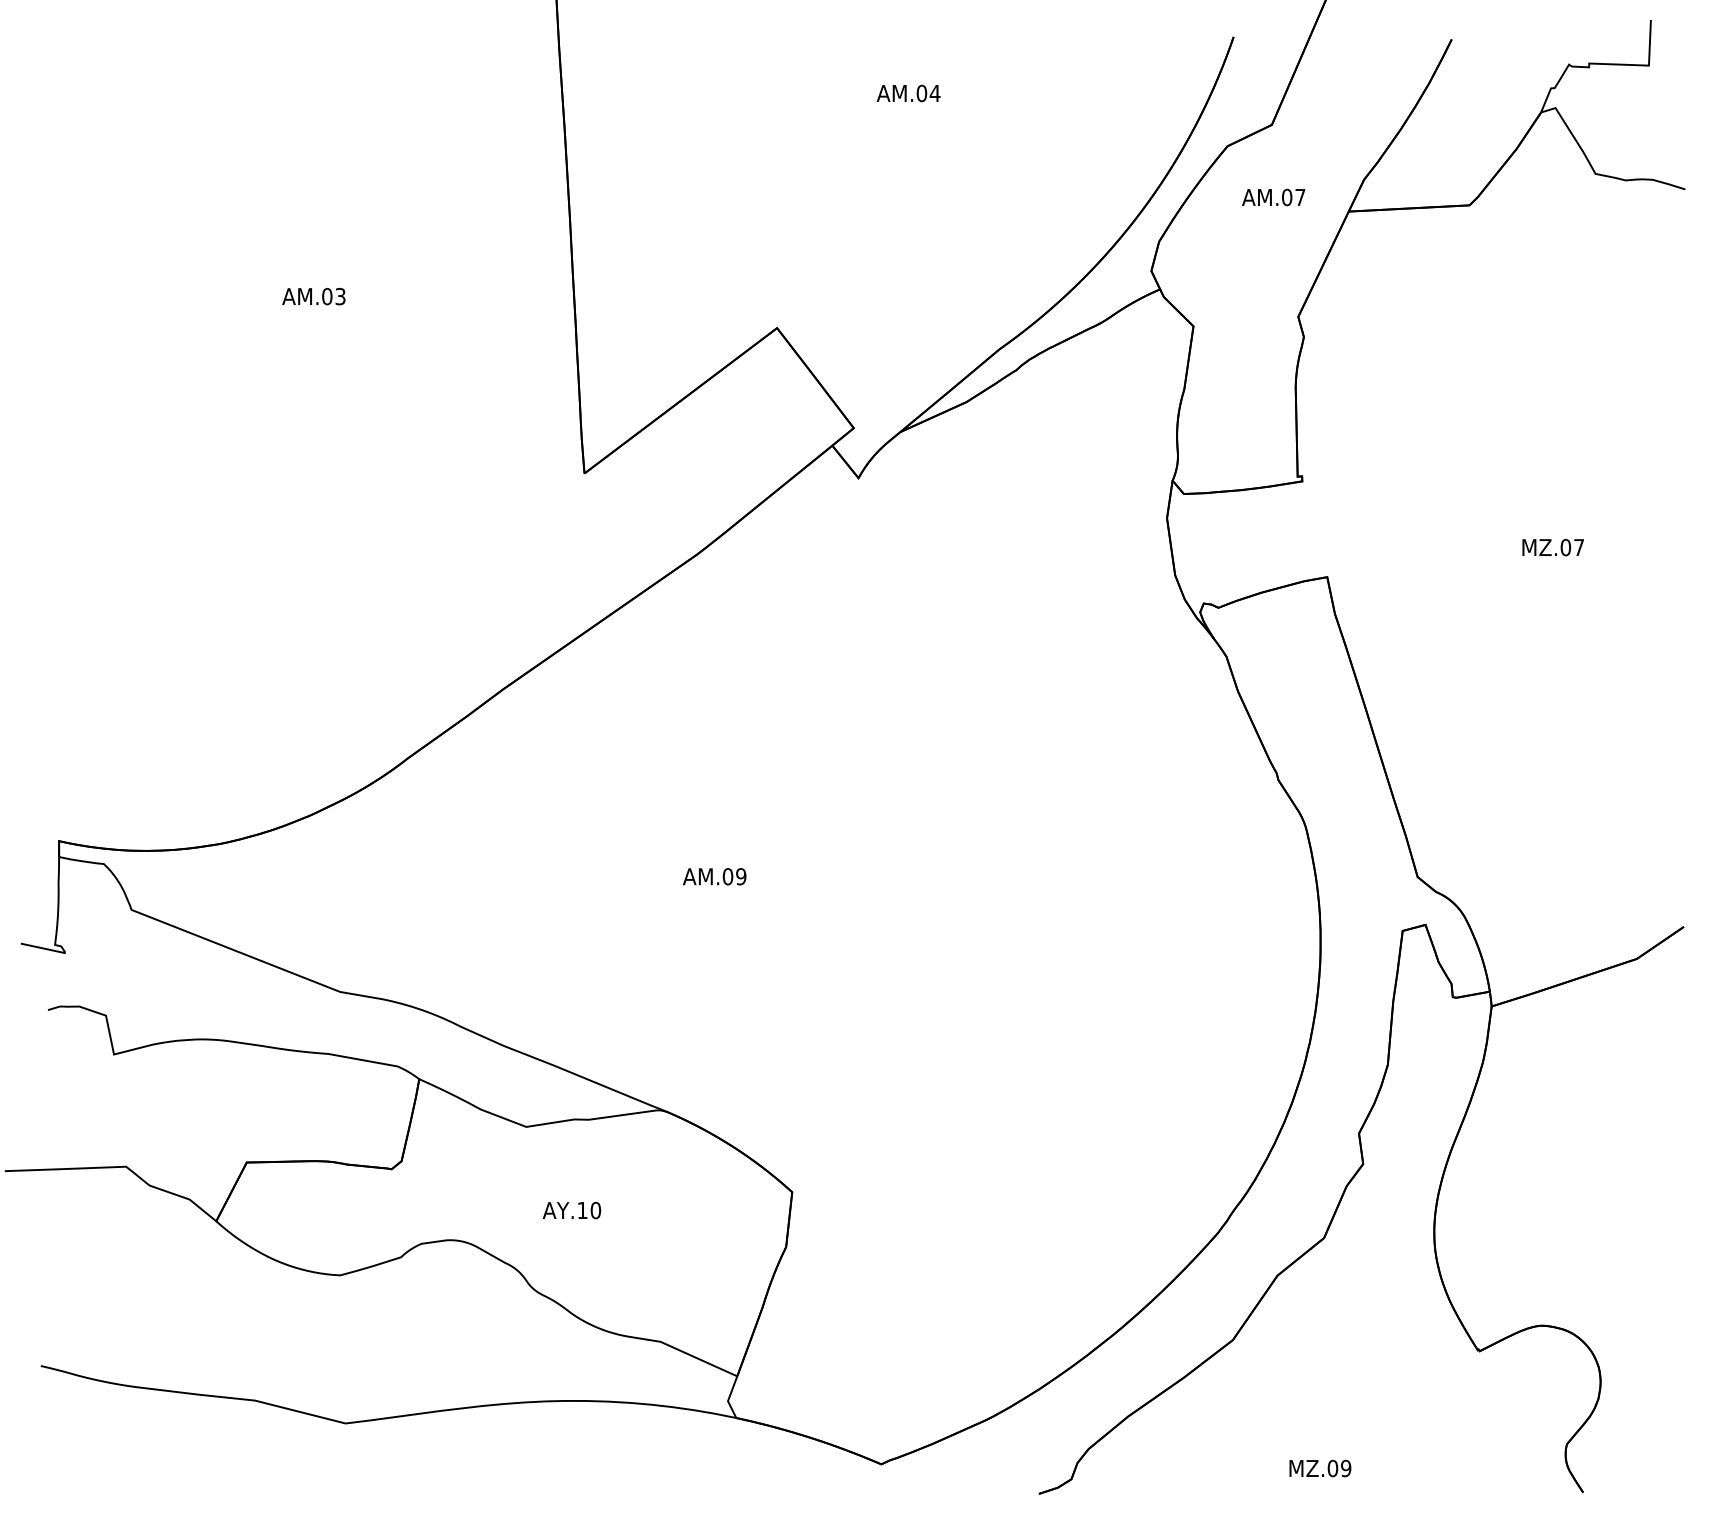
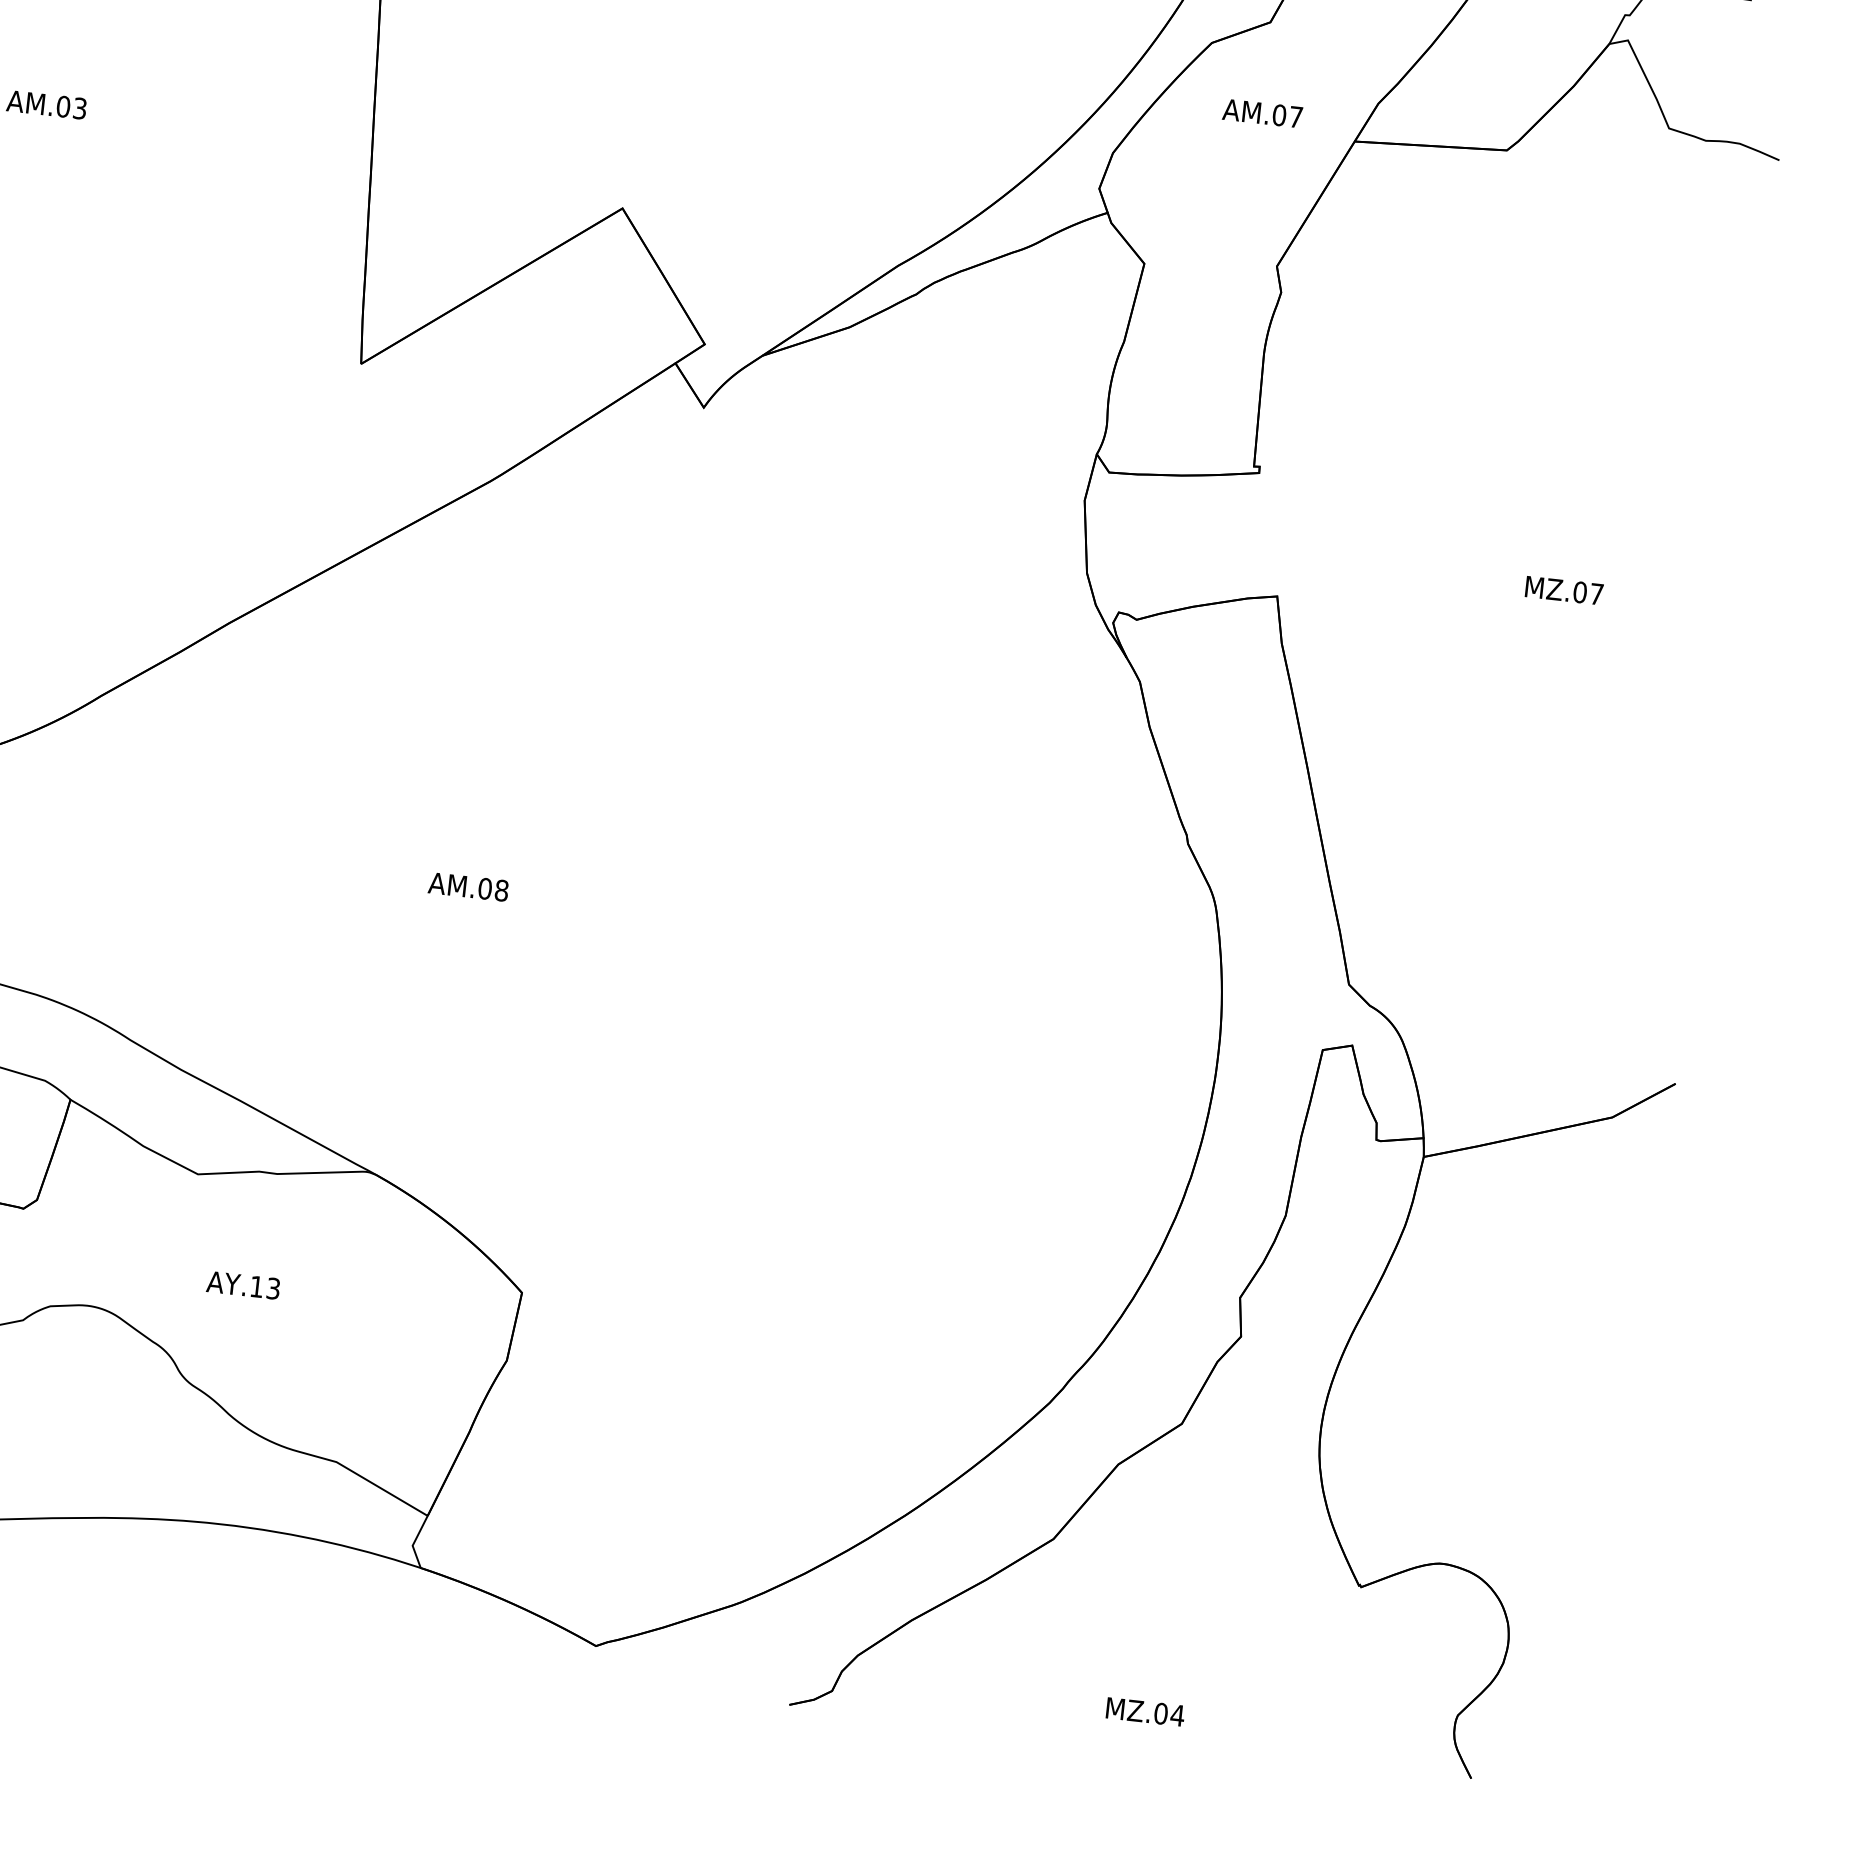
text: (741, 876) -> (502, 890), AM.09 -> AM.08
text: (595, 1210) -> (273, 1288), AY.10 -> AY.13
text: (1345, 1468) -> (1176, 1715), MZ.09 -> MZ.04

